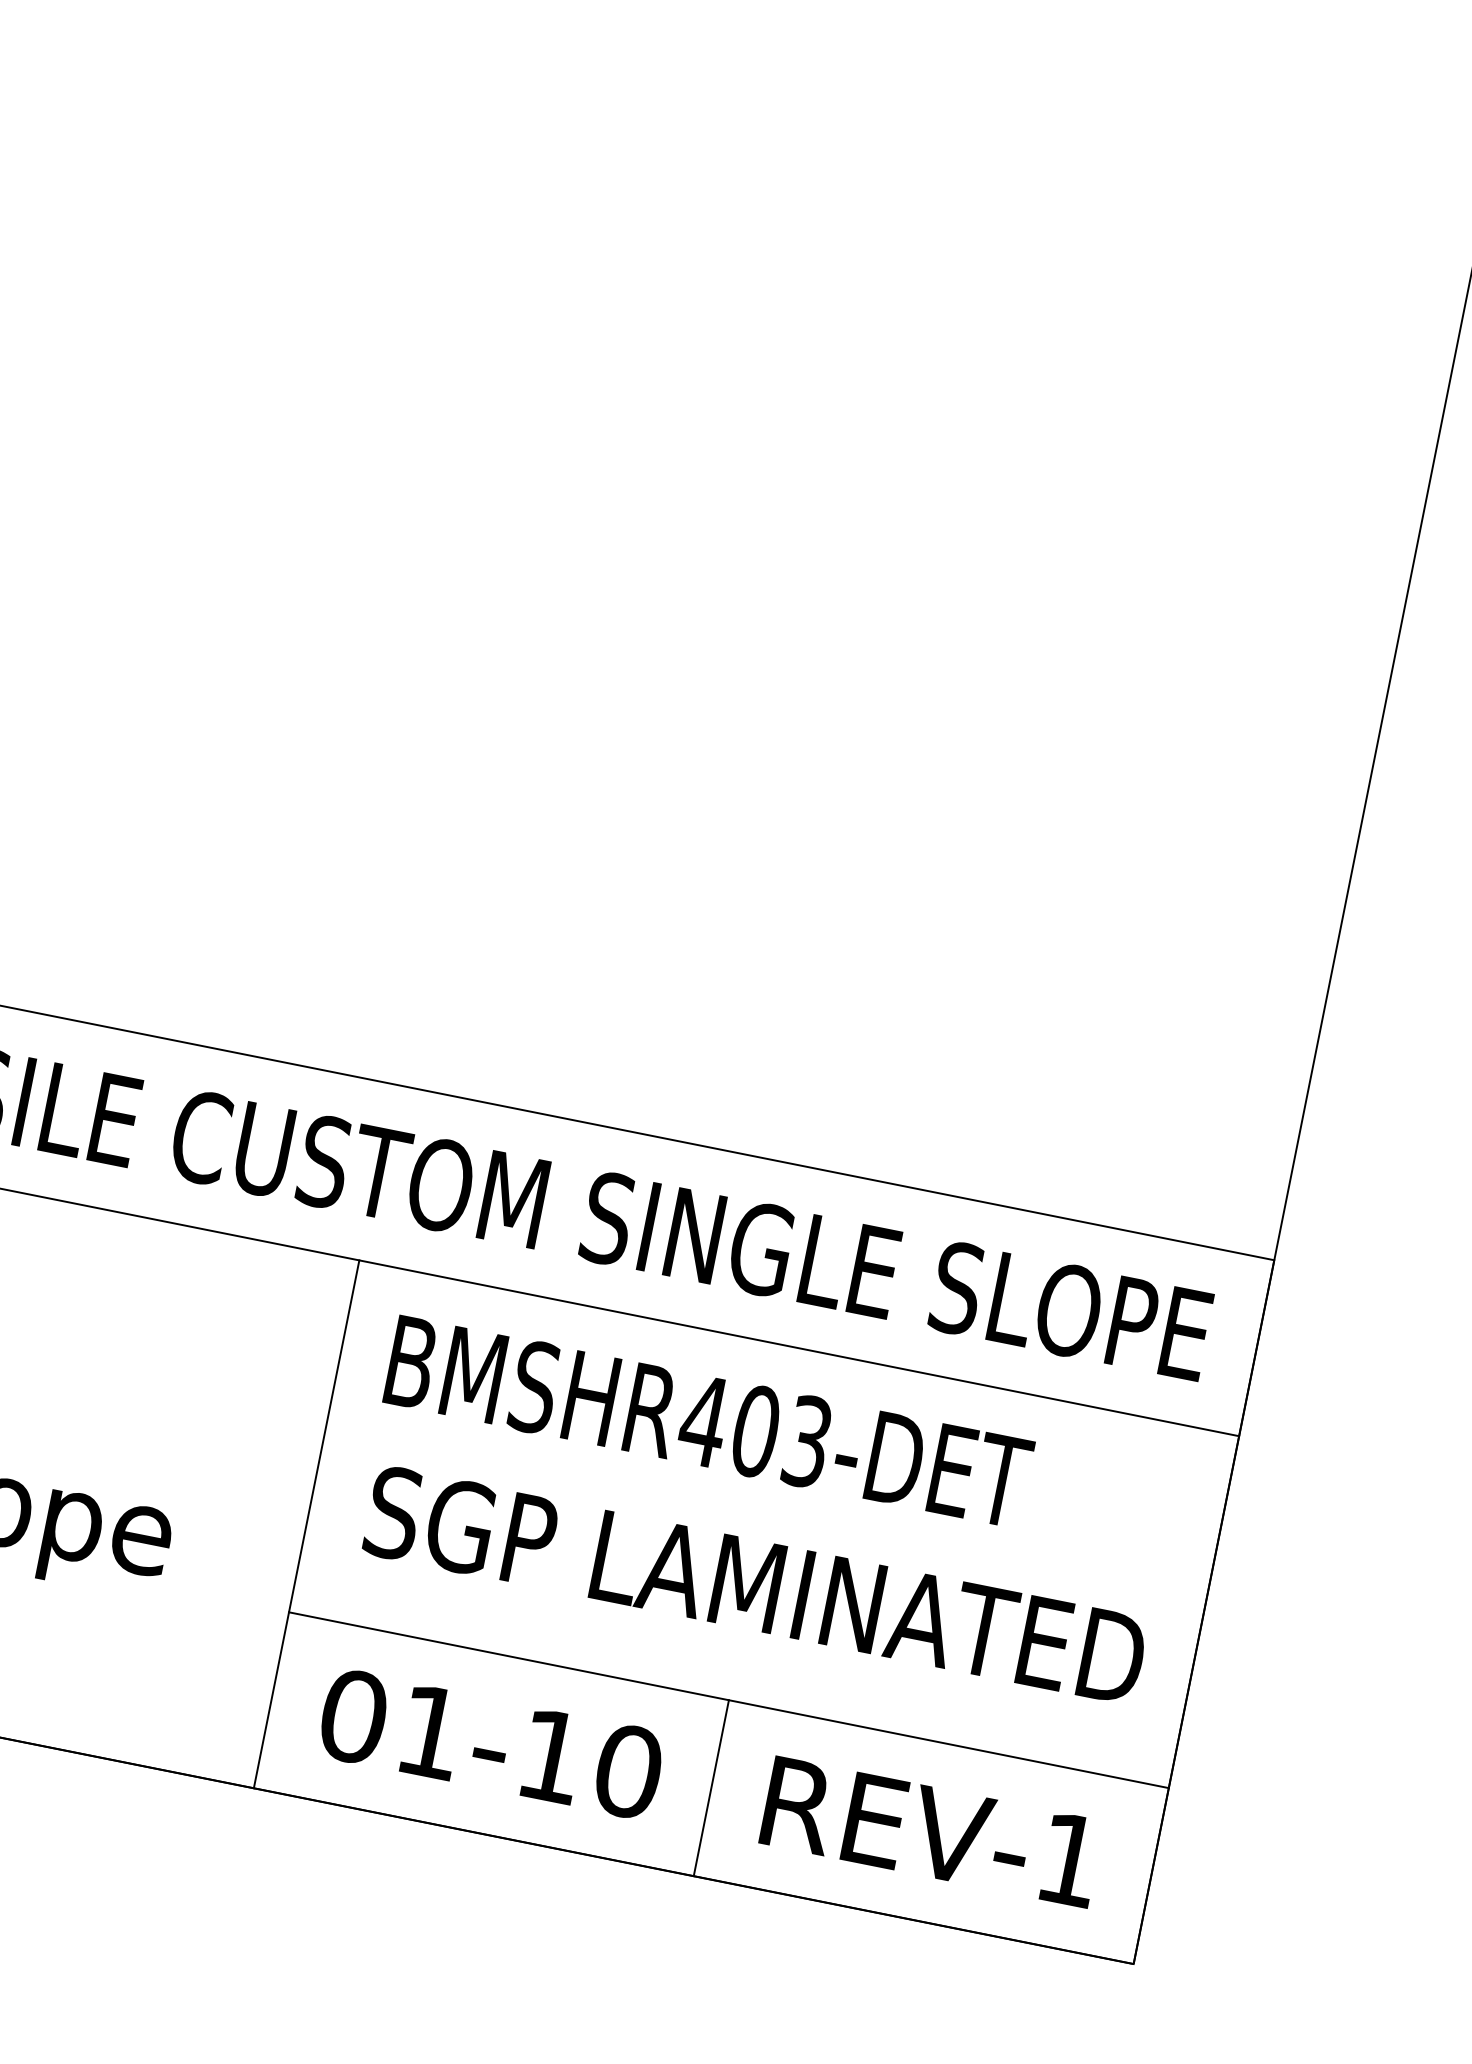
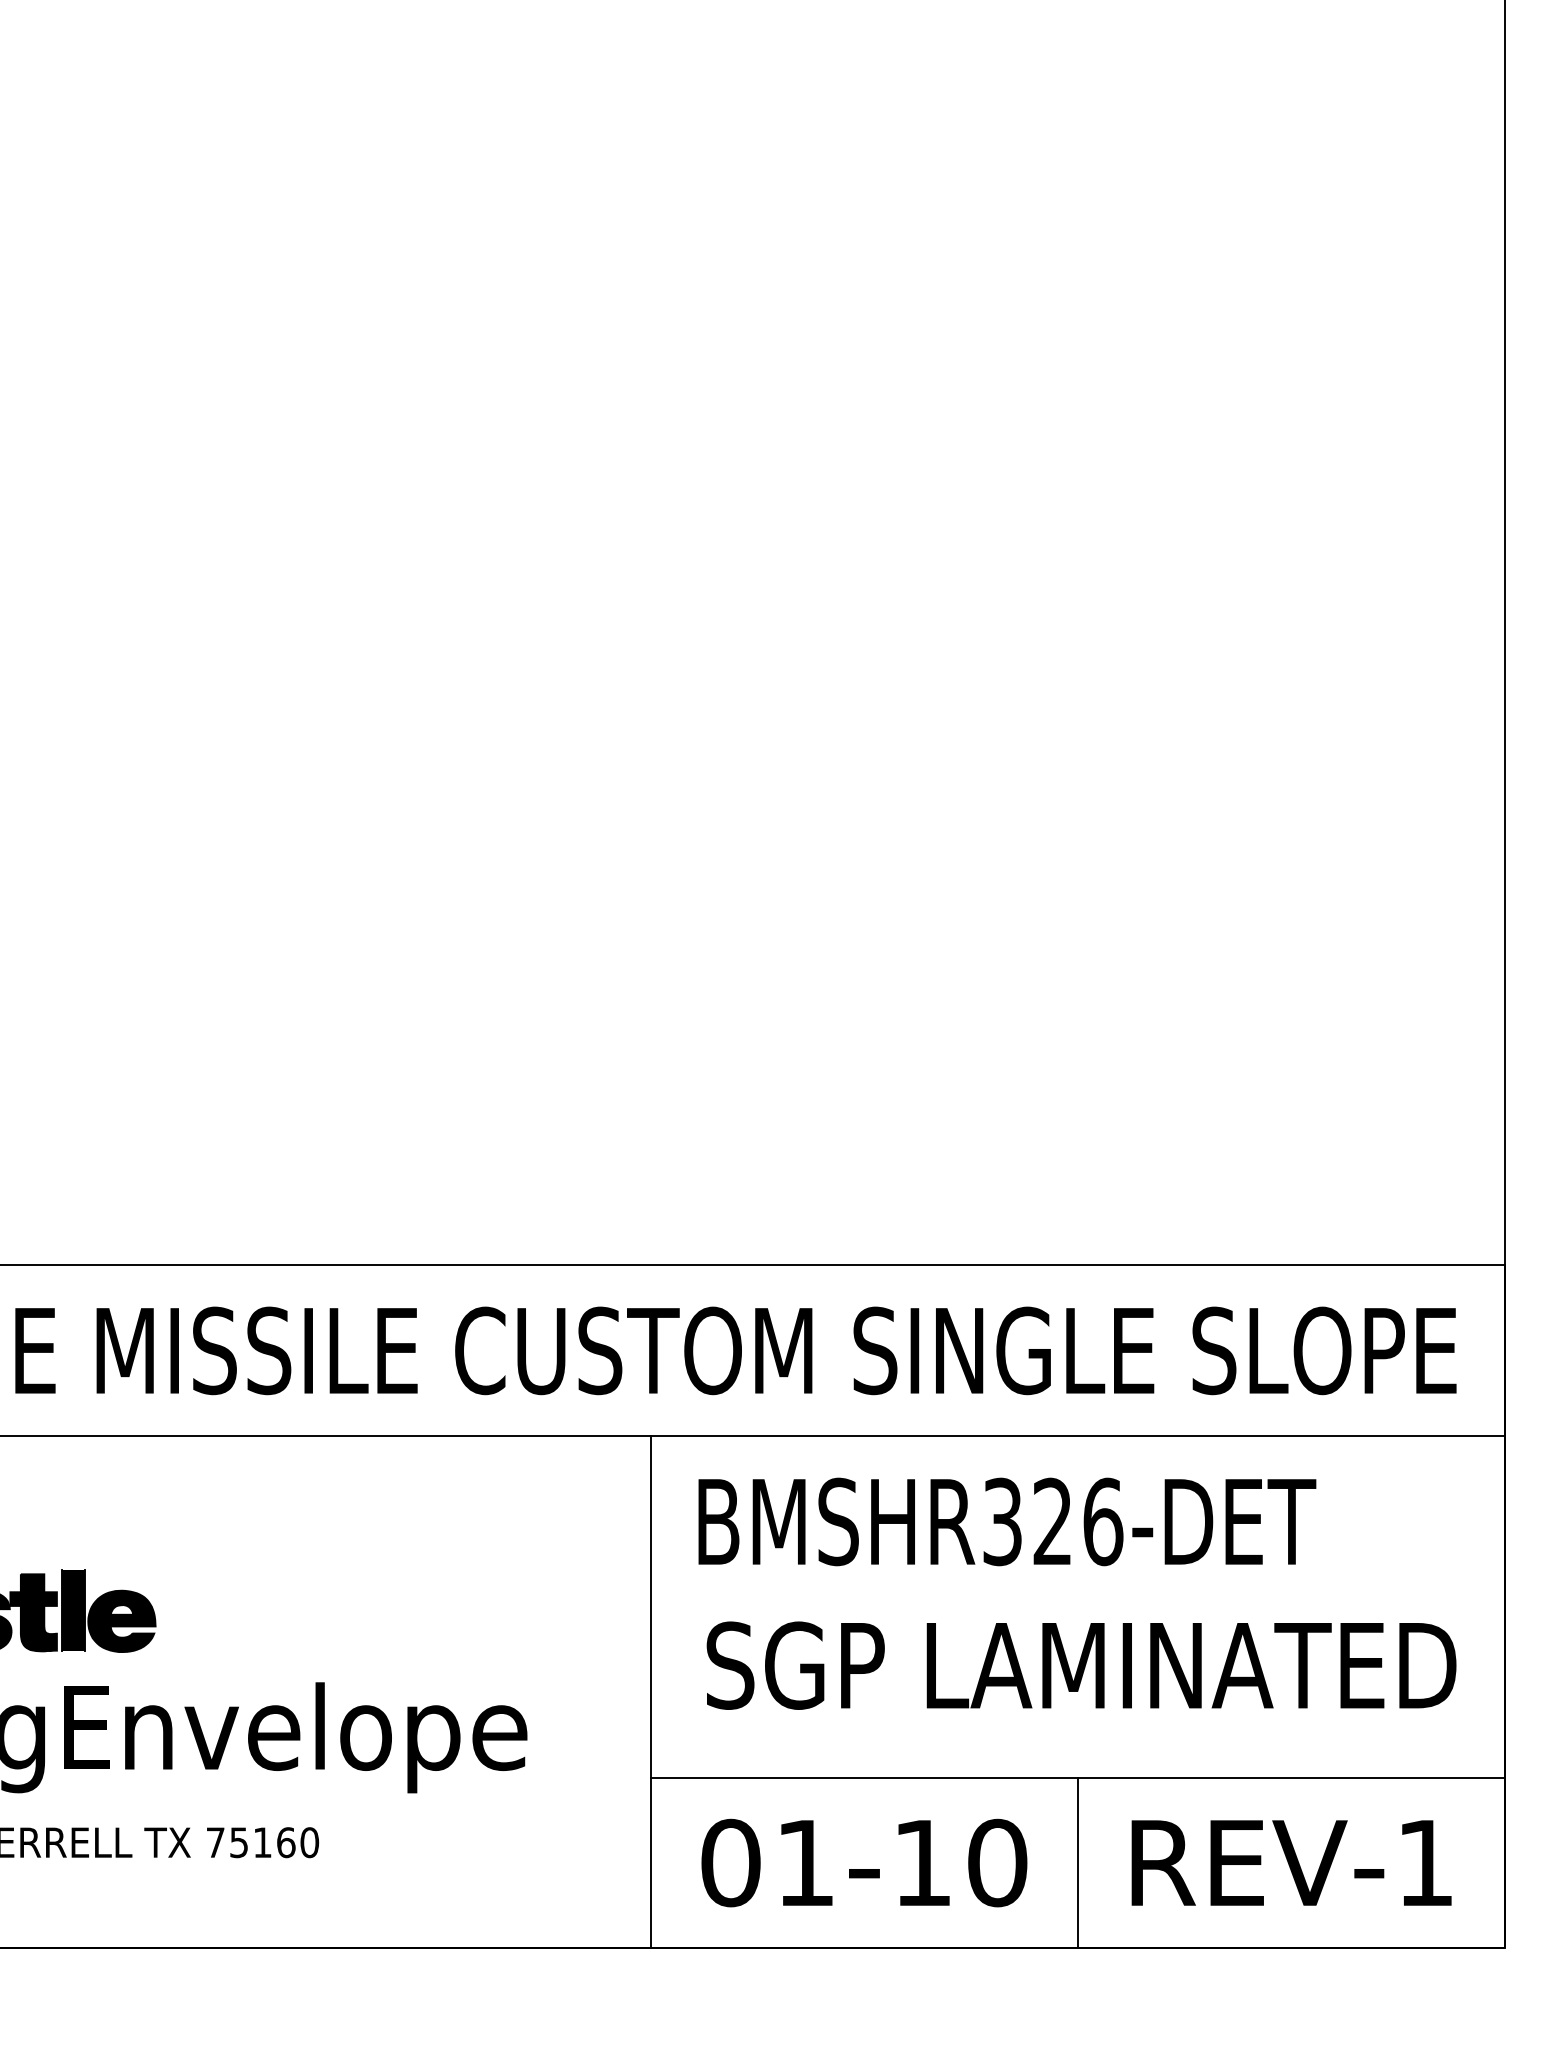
text: (755, 1430) -> (1052, 1521), BMSHR403-DET -> BMSHR326-DET

